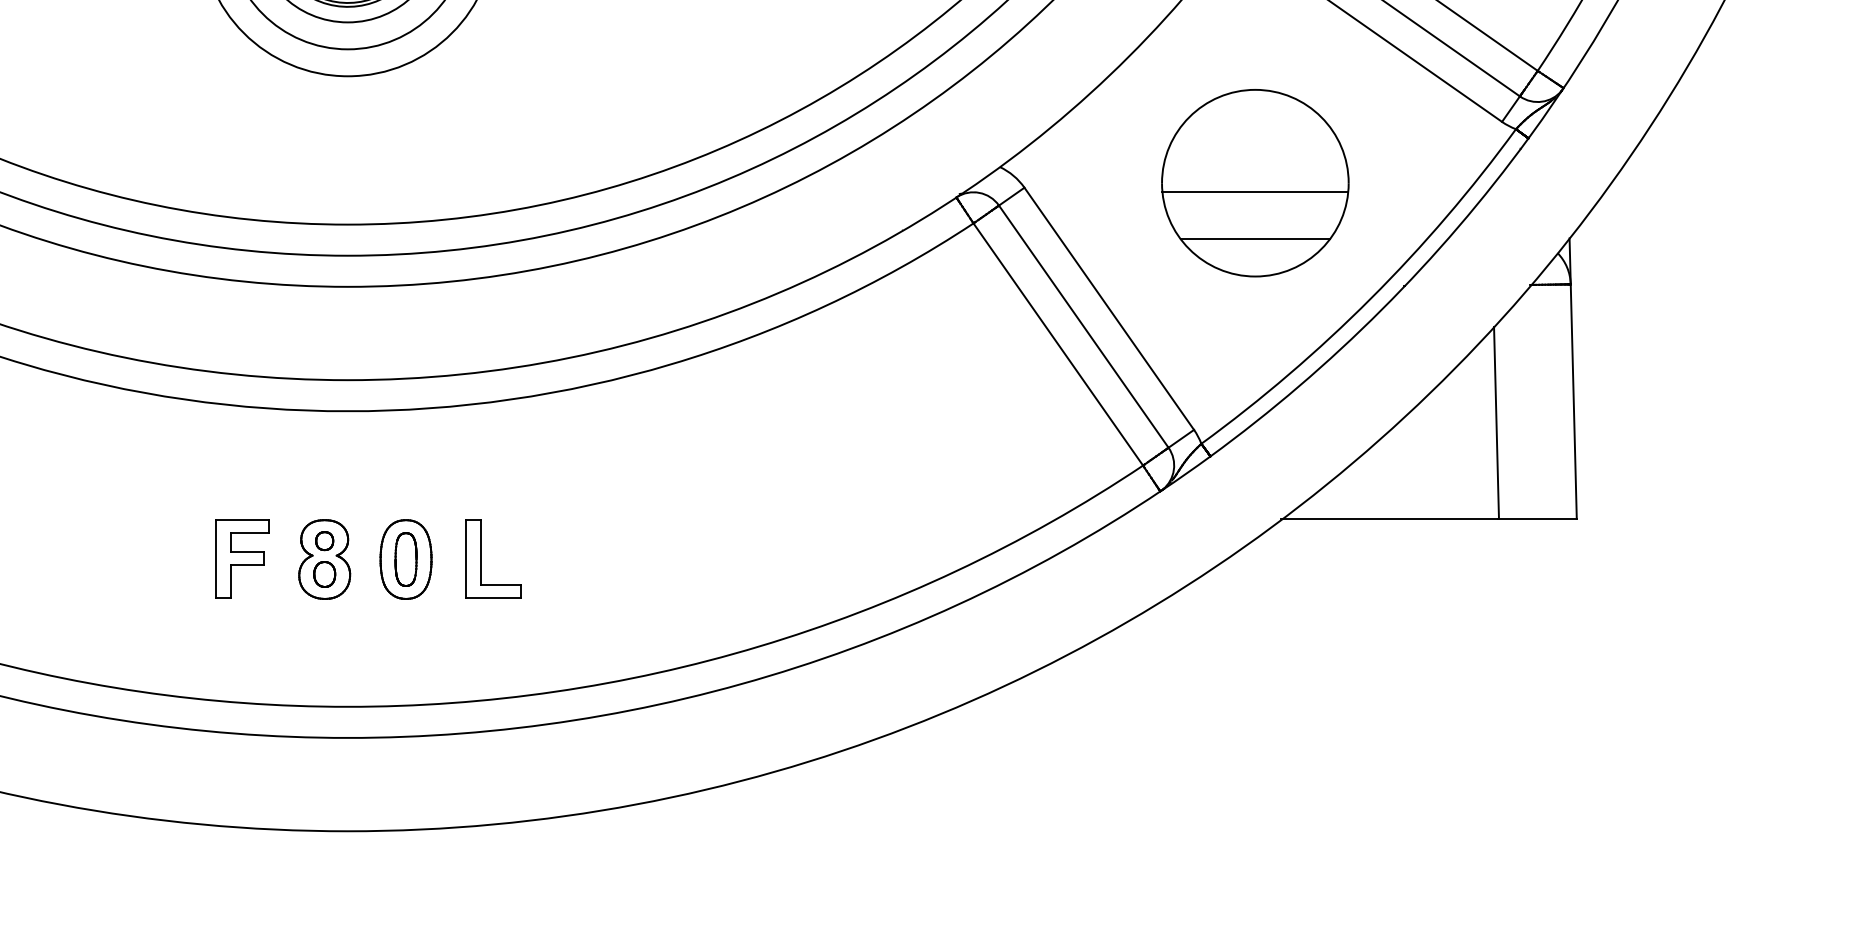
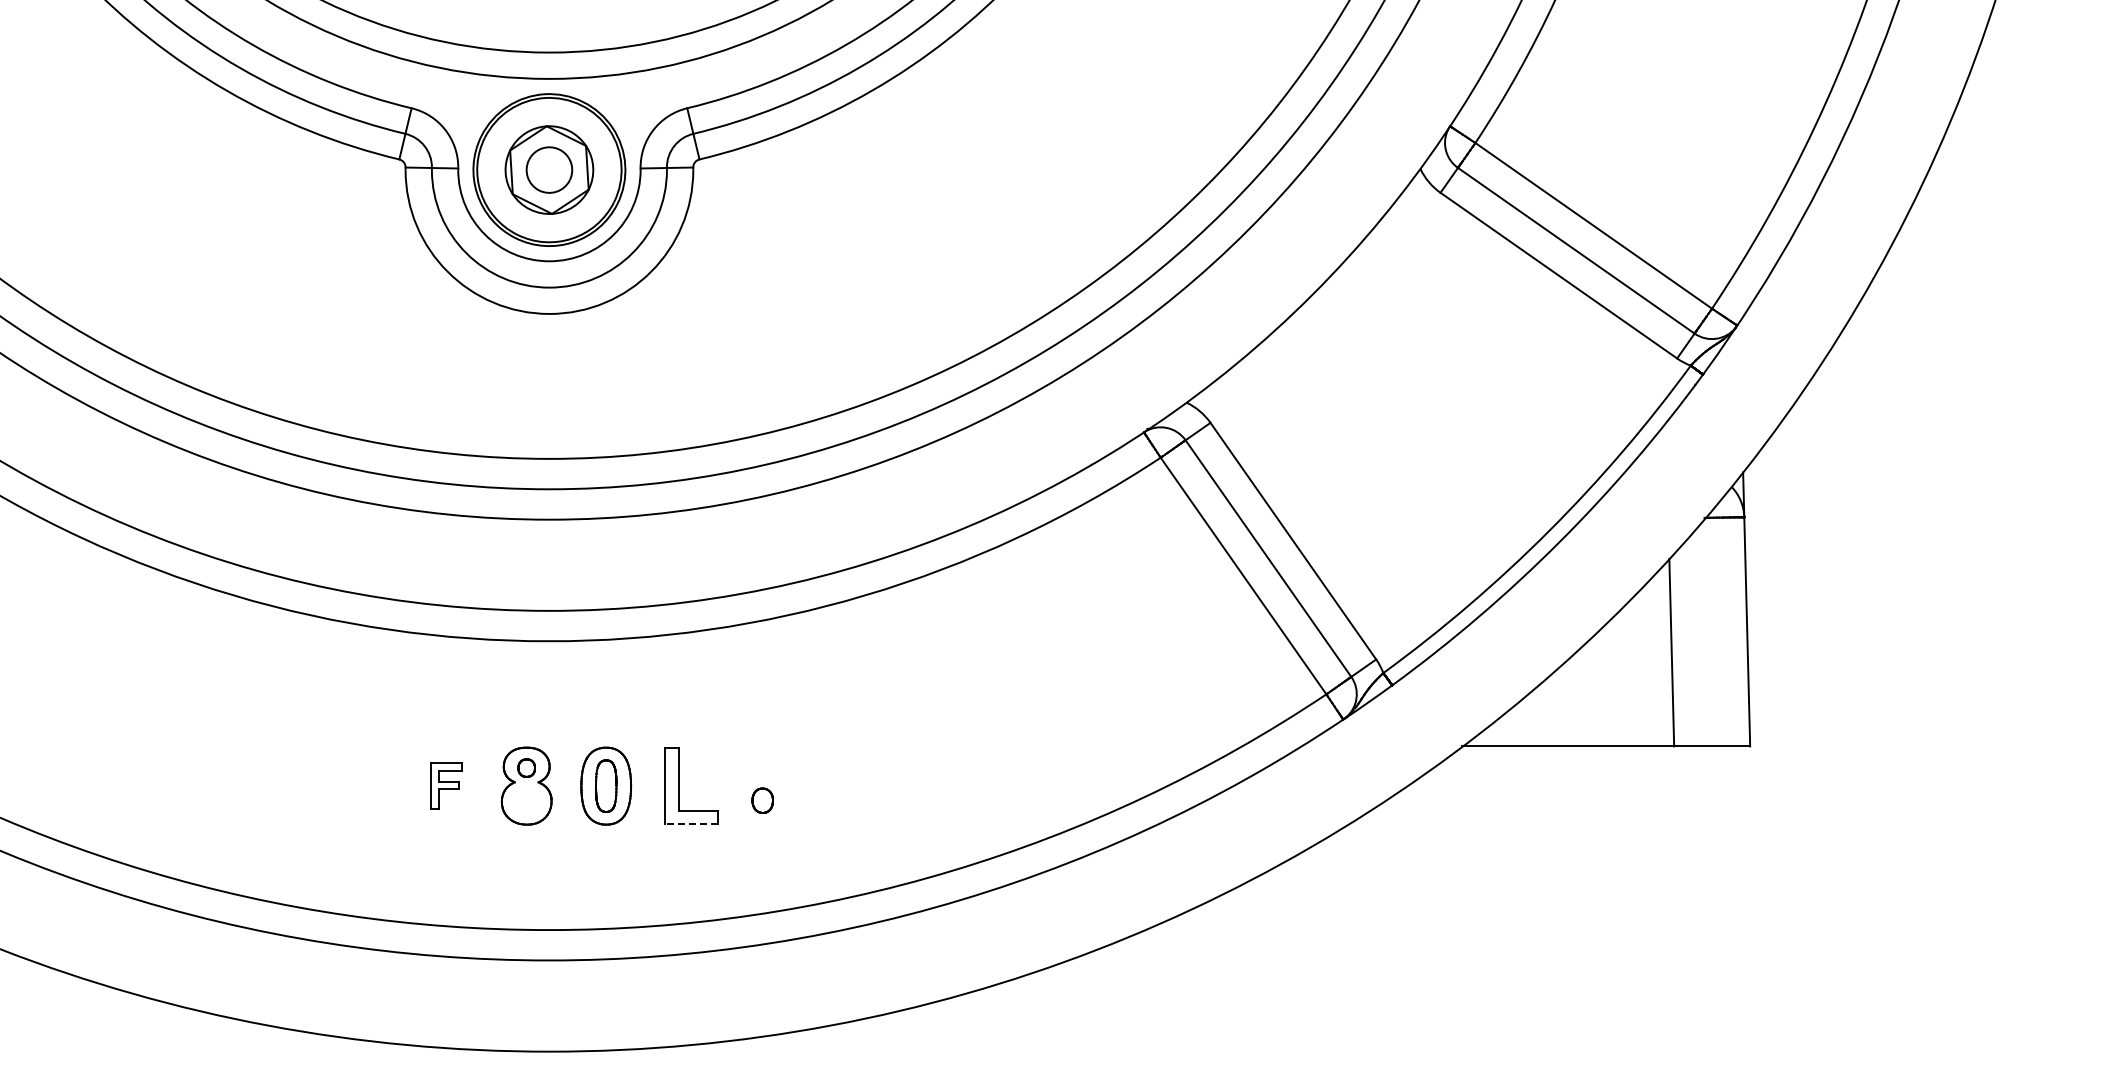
part: (1255, 183) -> (1436, 418), removed
part: (241, 558) -> (445, 785), size x0.6
part: (324, 574) -> (762, 800), moved
line: (493, 597) -> (691, 823), solid -> dashed

